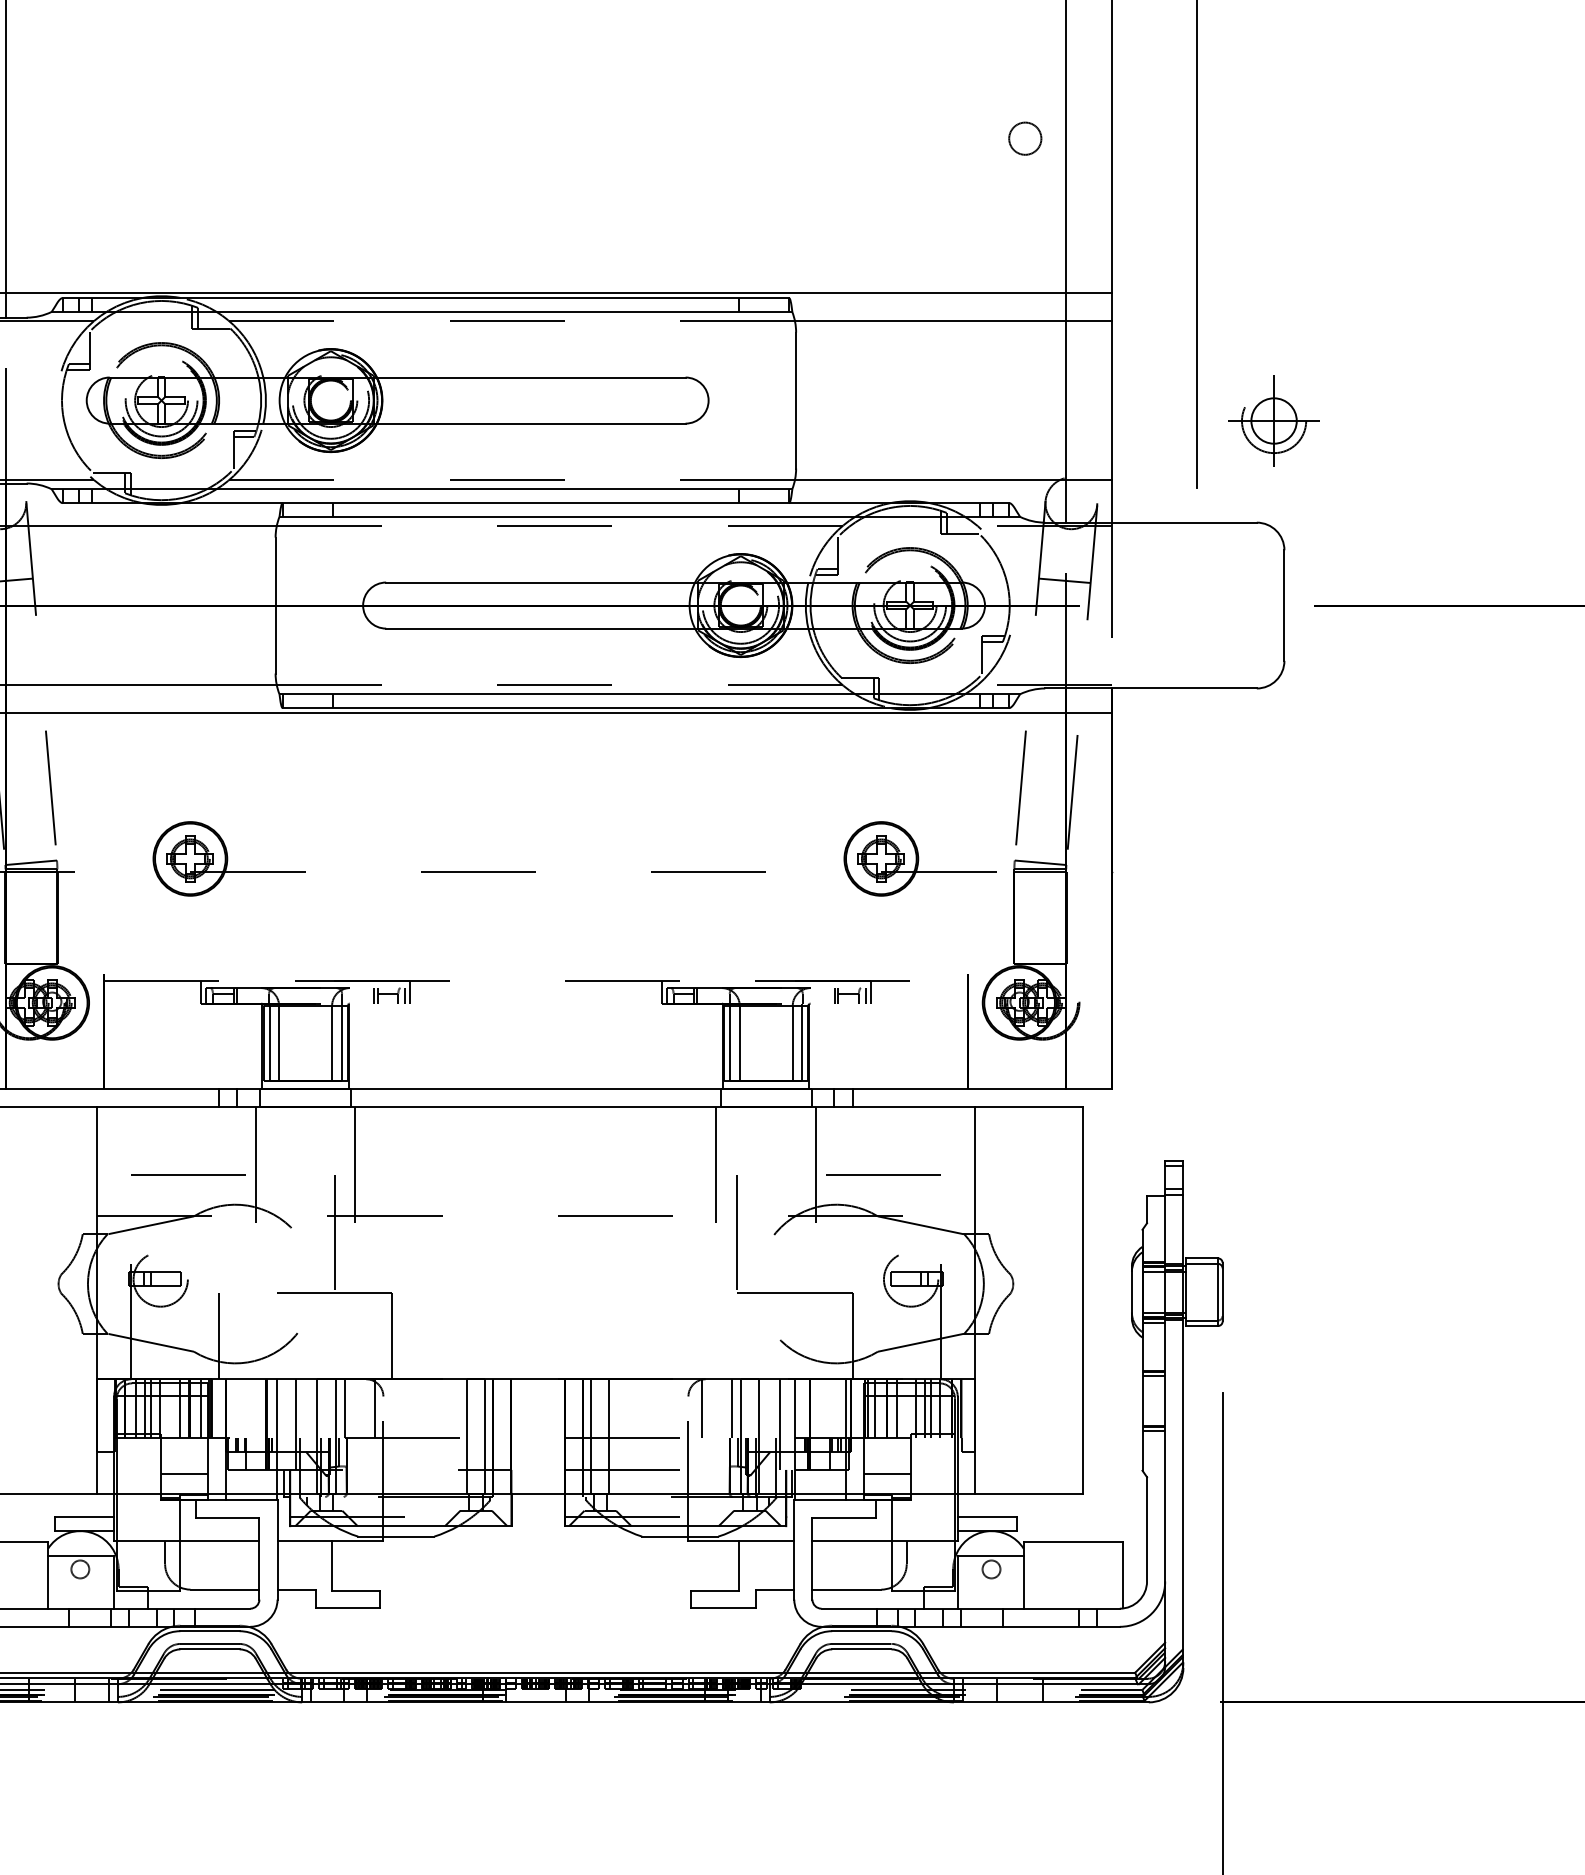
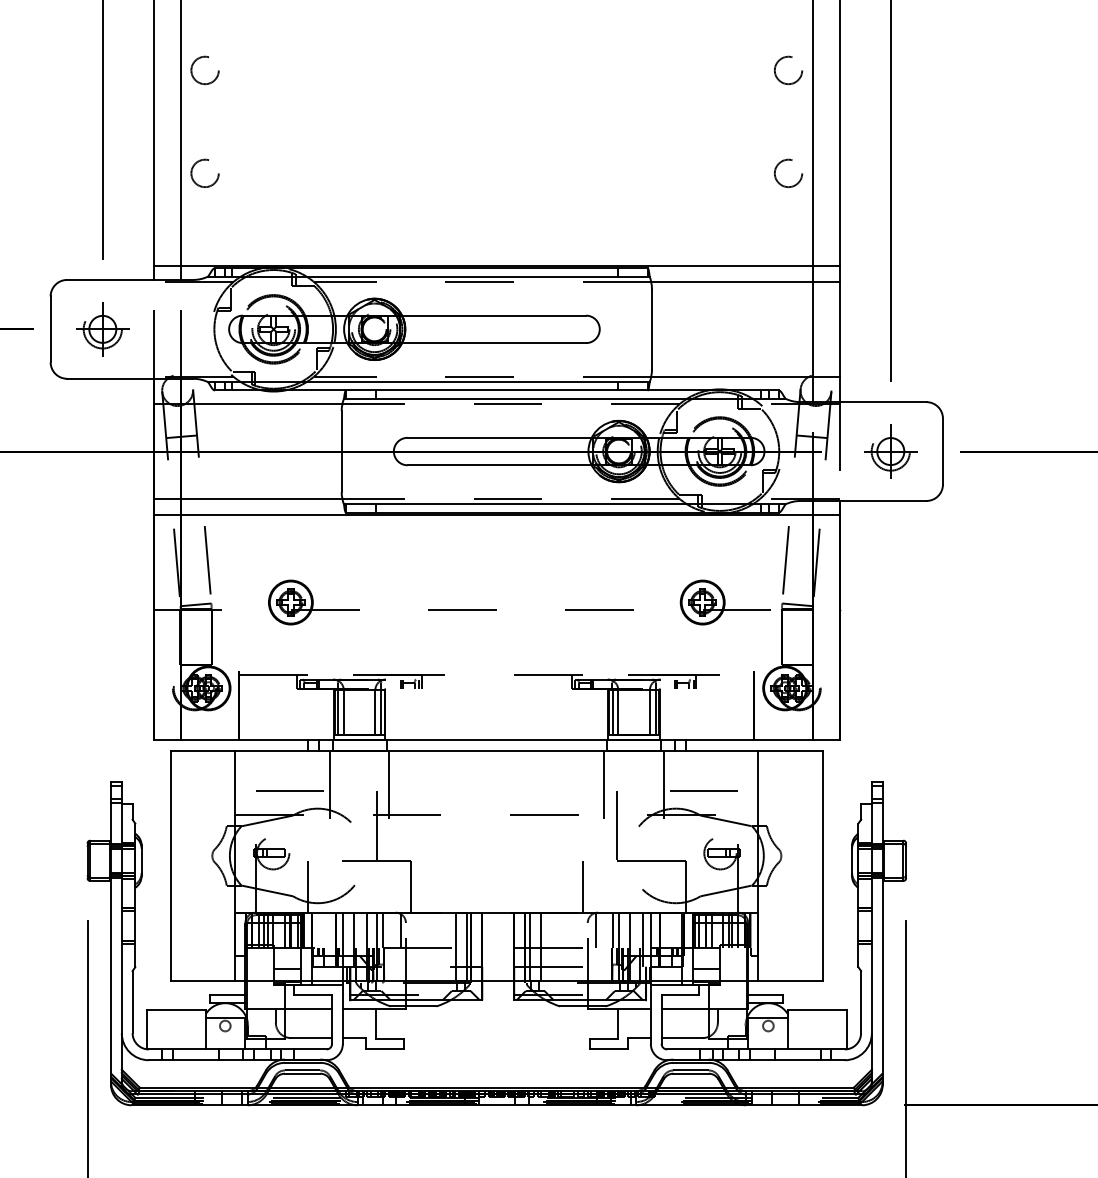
circle: (45, 137) -> (204, 172), added
circle: (1025, 137) -> (788, 172), size x1.43
part: (1273, 420) -> (890, 451), moved
line: (679, 1335) -> (582, 886), added

